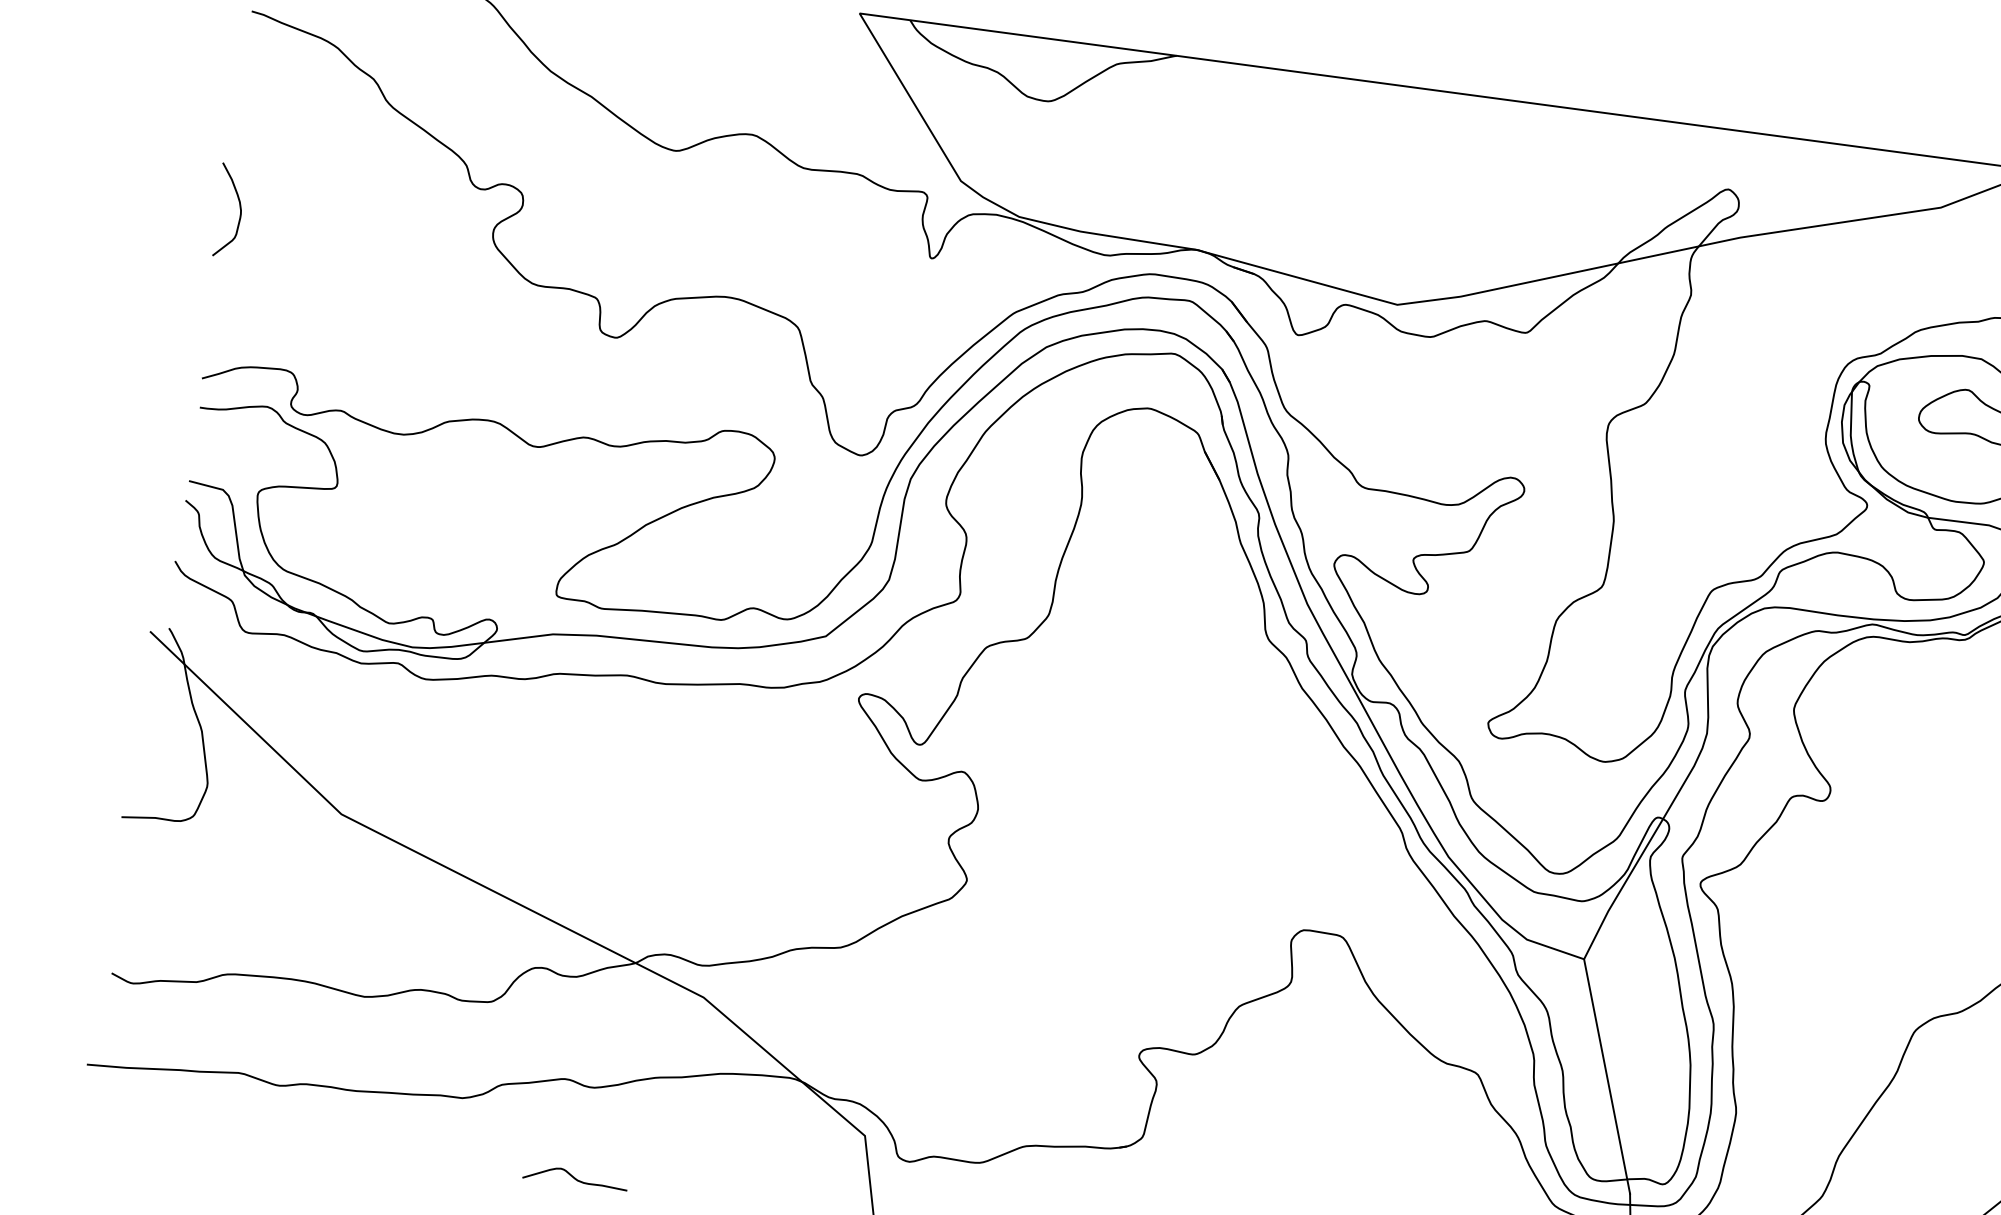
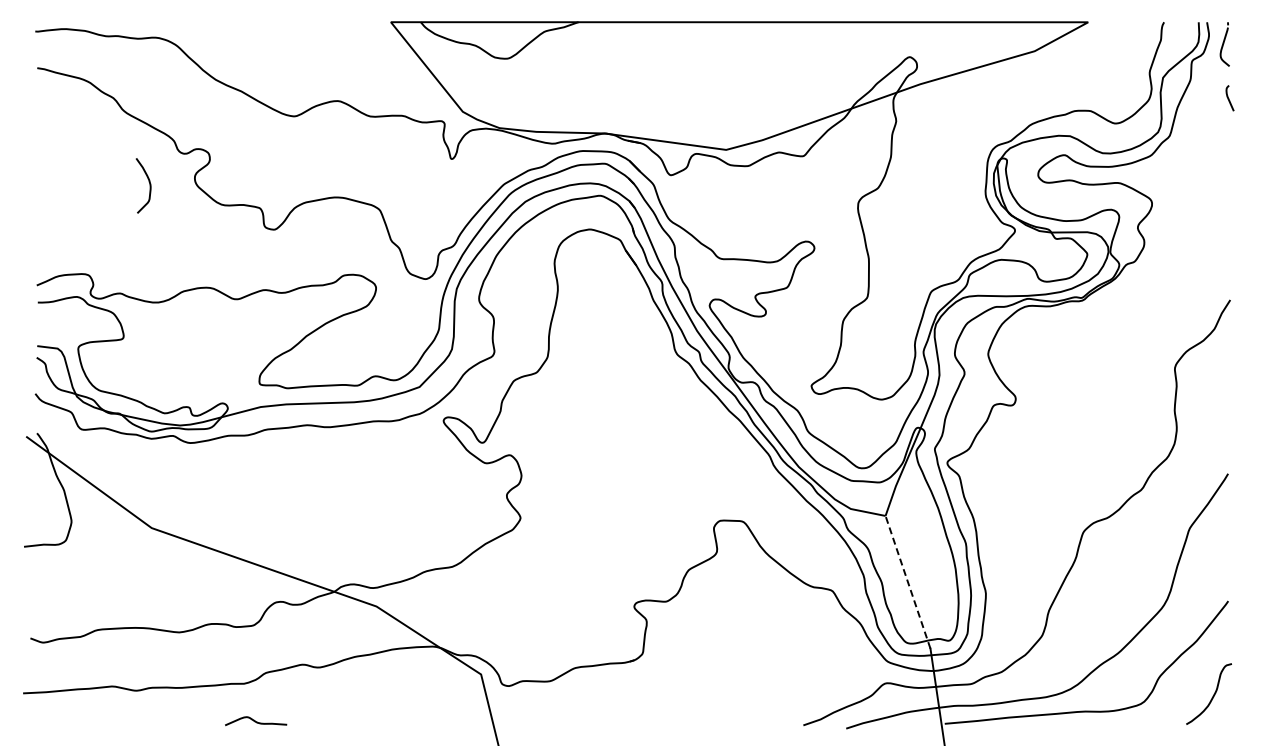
curve: (238, 206) -> (148, 182), moved
line: (1606, 1074) -> (907, 581), solid -> dashed
curve: (576, 1178) -> (256, 721), moved

